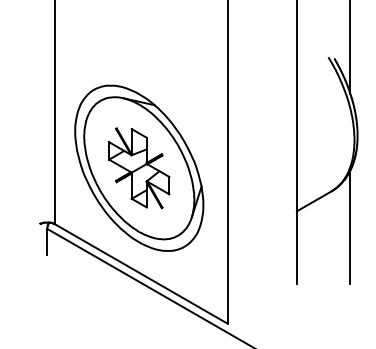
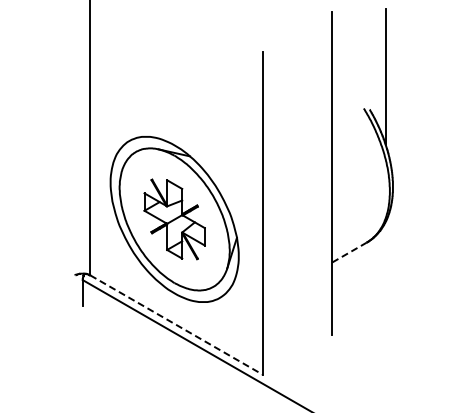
line: (314, 201) -> (349, 252), solid -> dashed
line: (350, 227) -> (385, 278), removed
line: (141, 274) -> (176, 325), solid -> dashed

